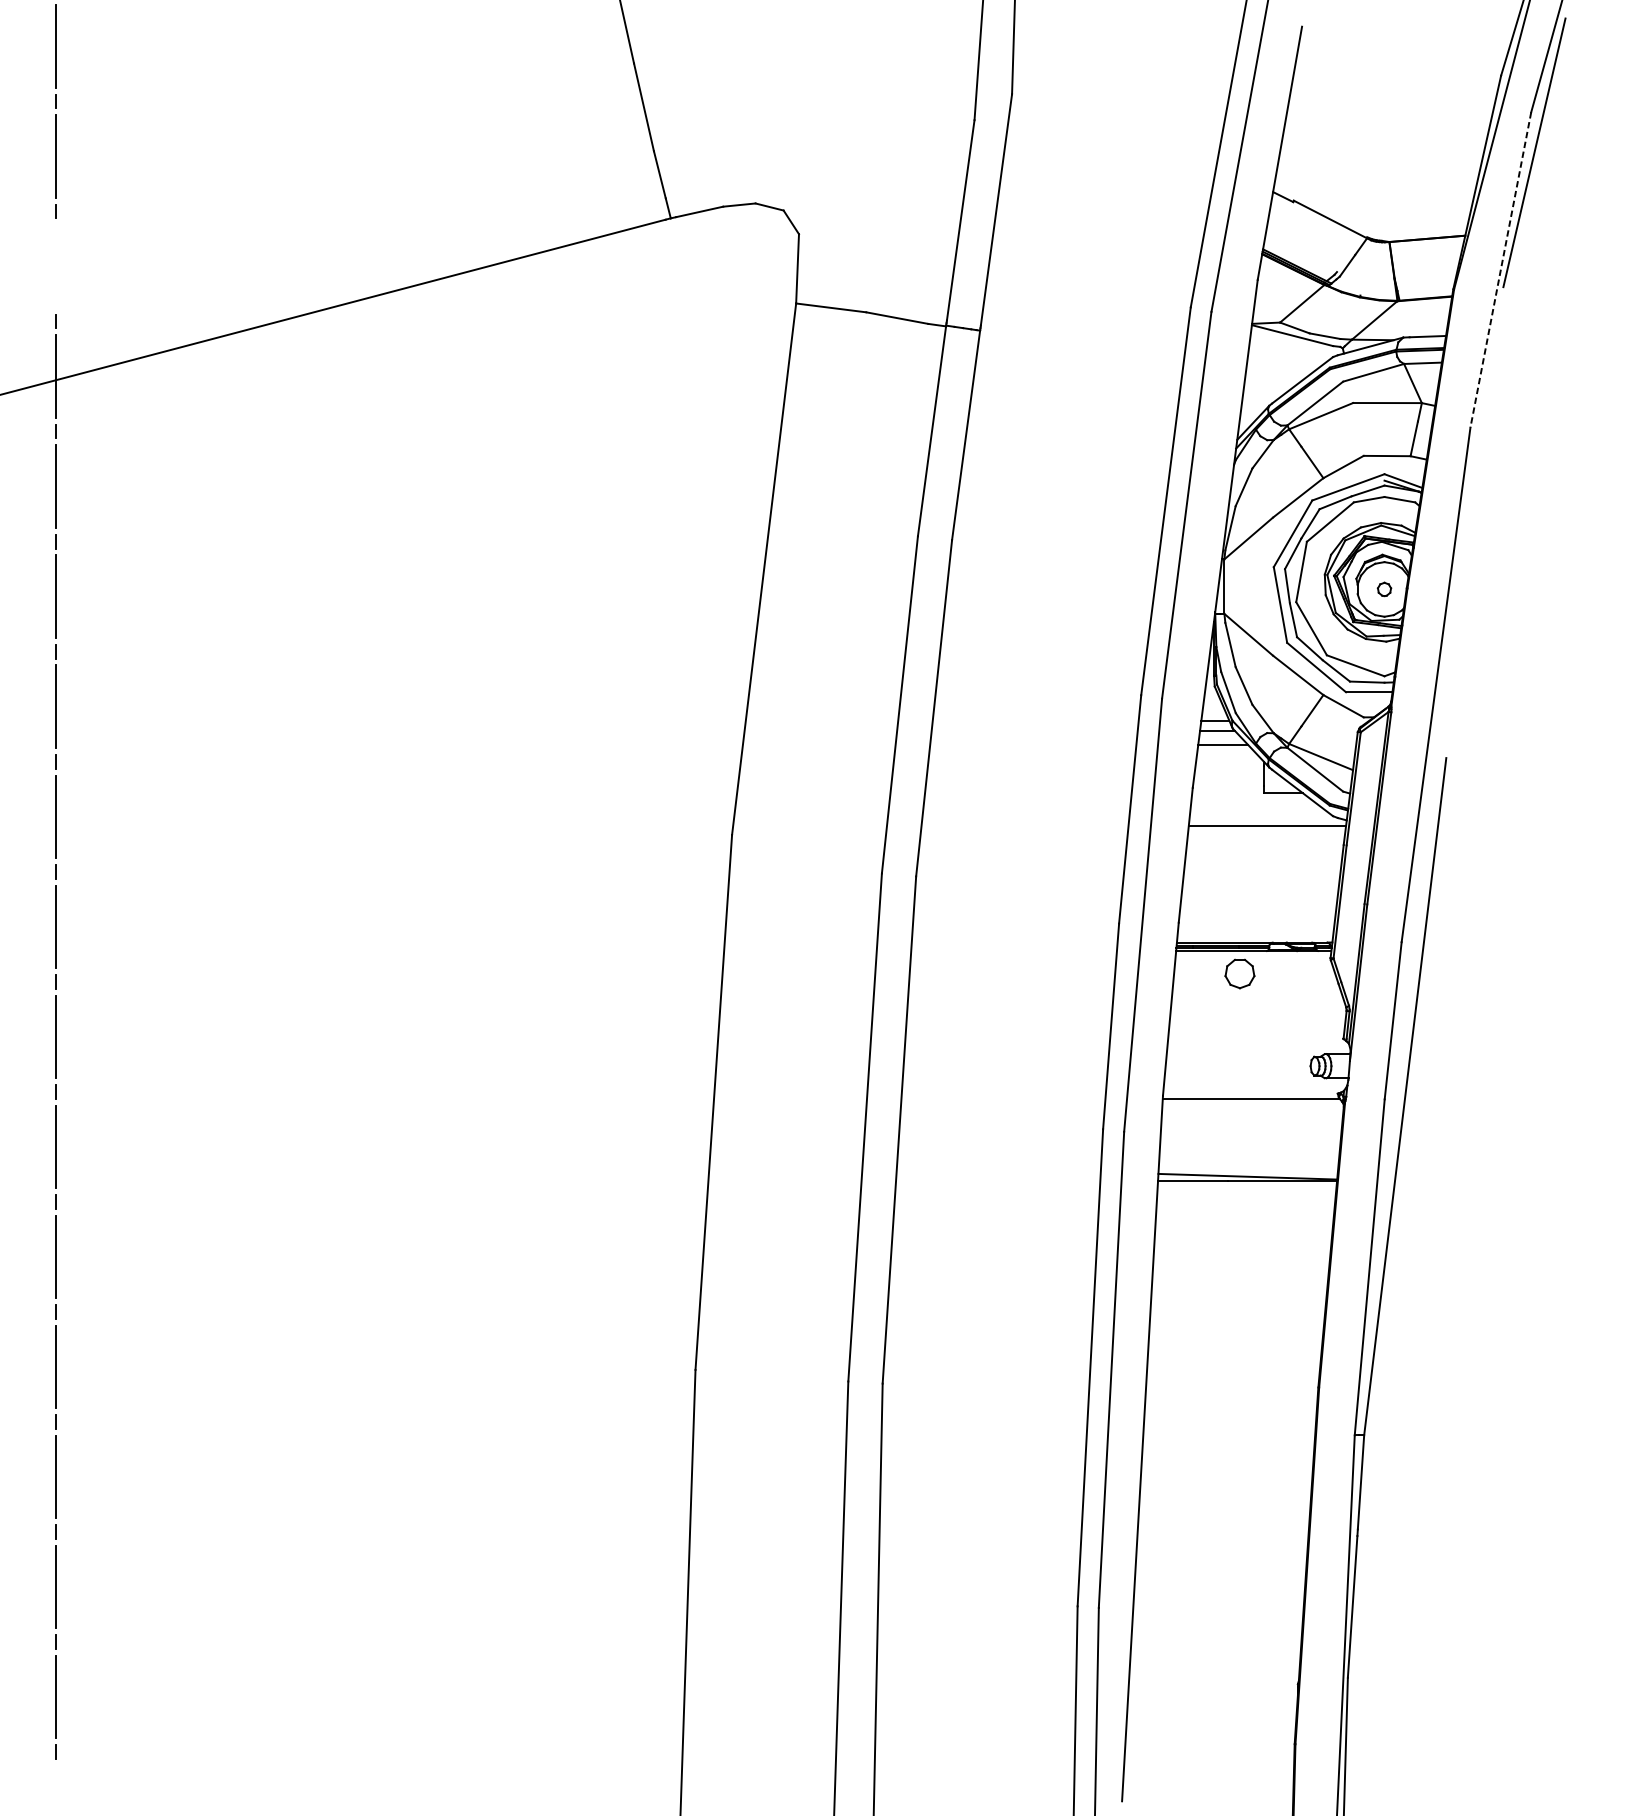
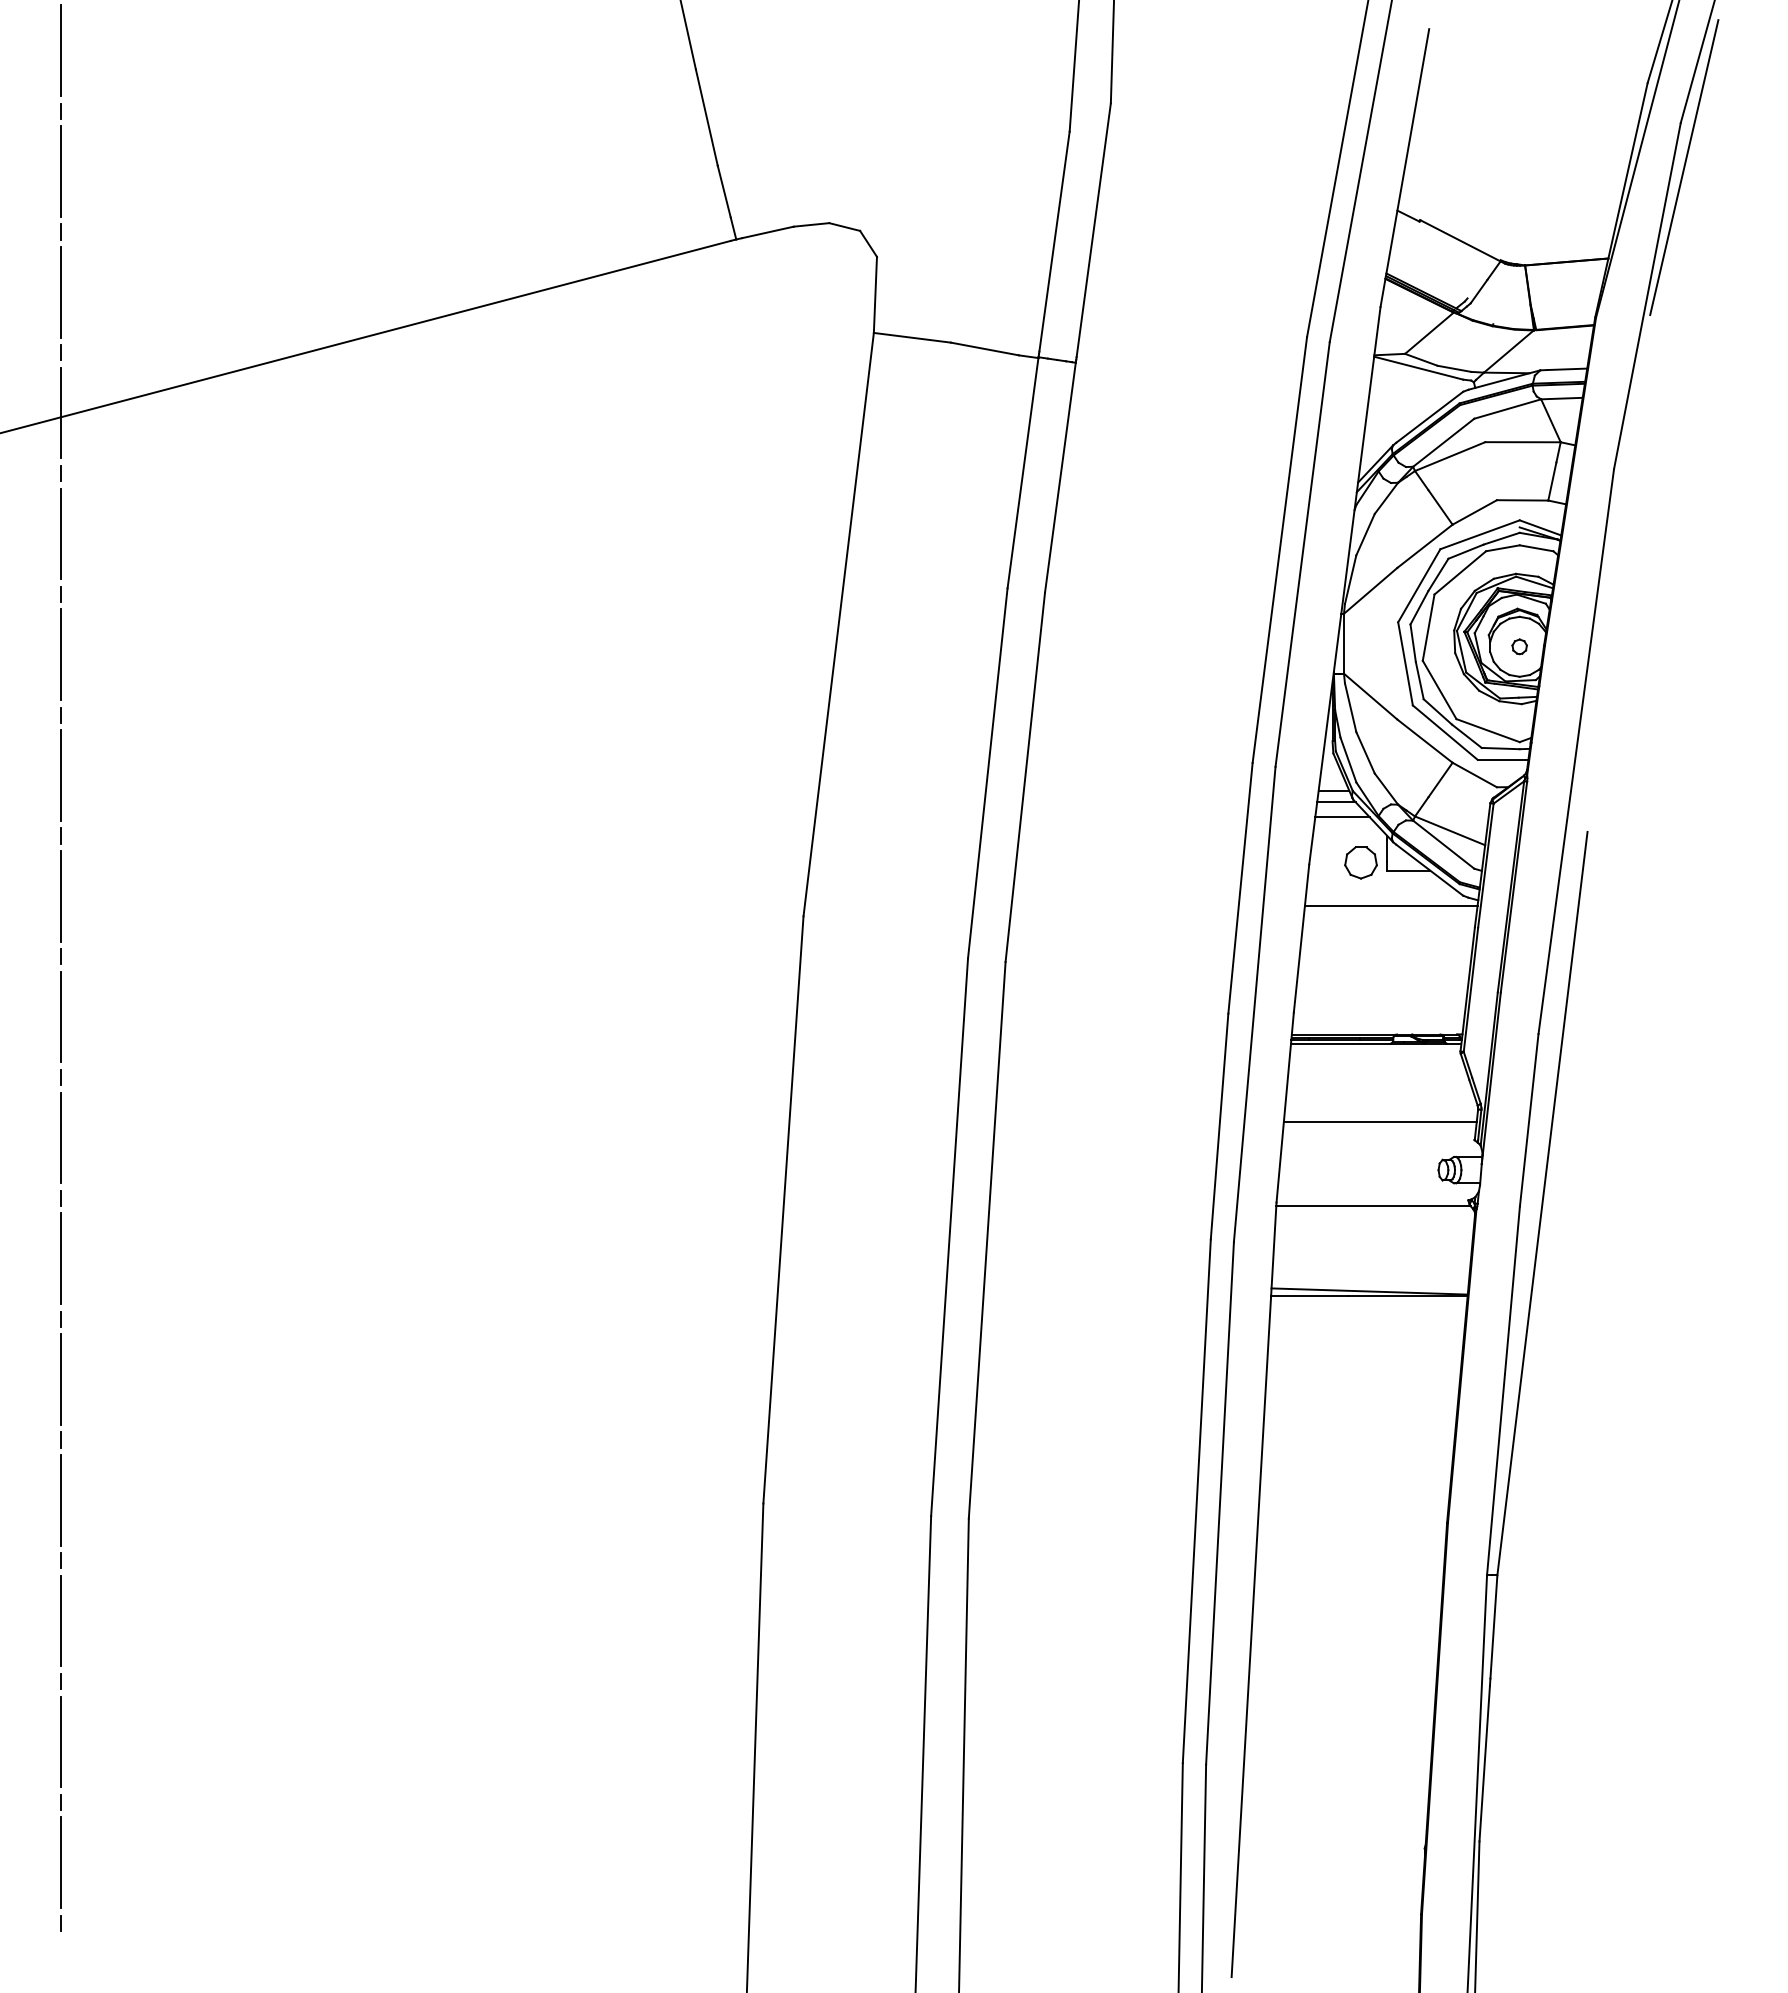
line: (56, 266) -> (61, 292), added
line: (1500, 270) -> (1647, 296), dashed -> solid
part: (1239, 973) -> (1360, 862), moved
line: (1256, 1021) -> (1379, 1121), added

